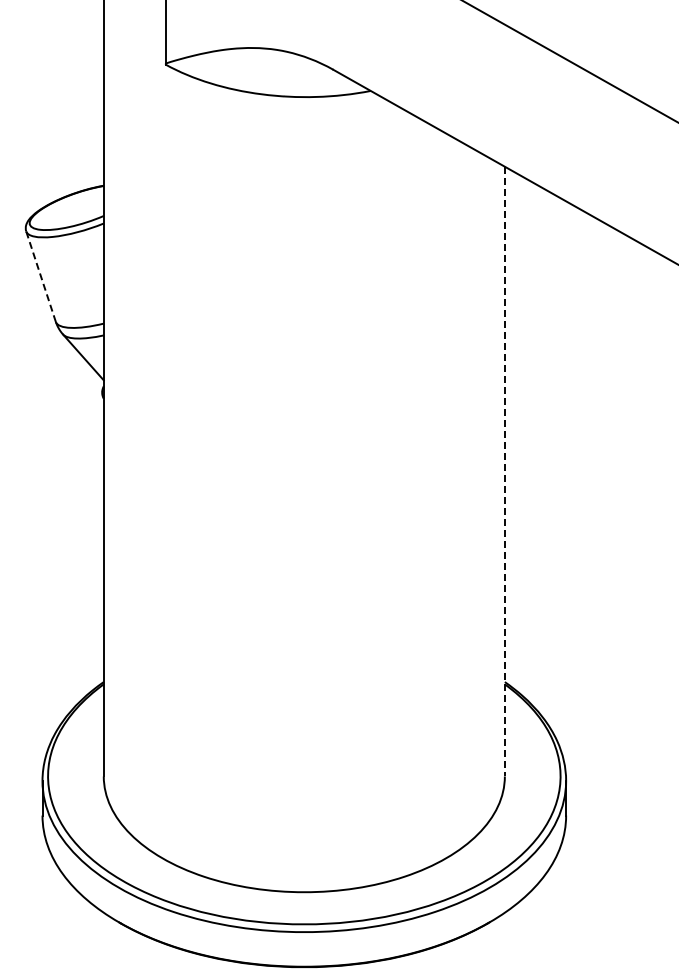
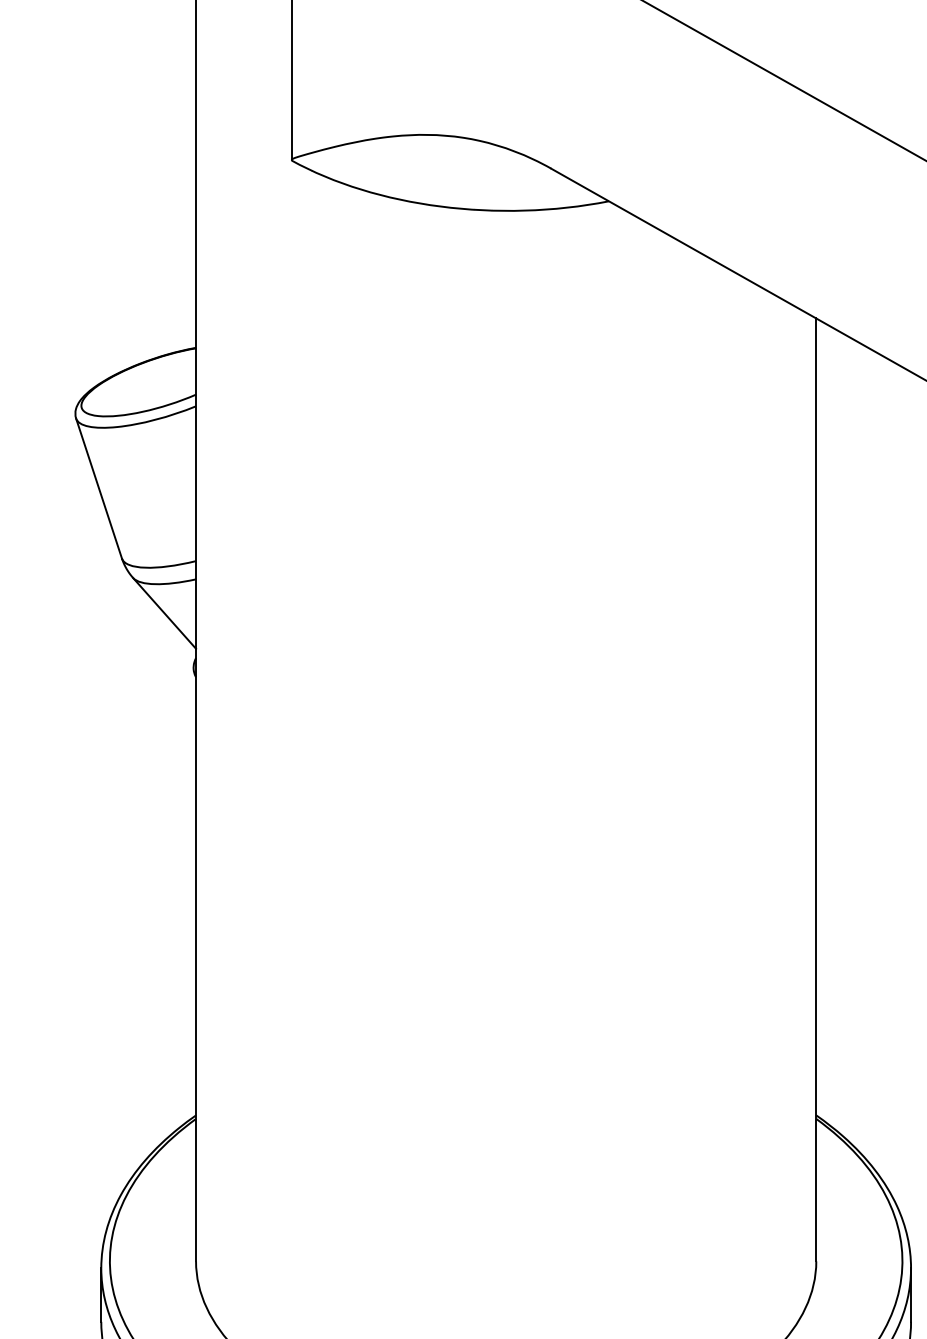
line: (41, 276) -> (99, 488), dashed -> solid
line: (504, 471) -> (815, 789), dashed -> solid

